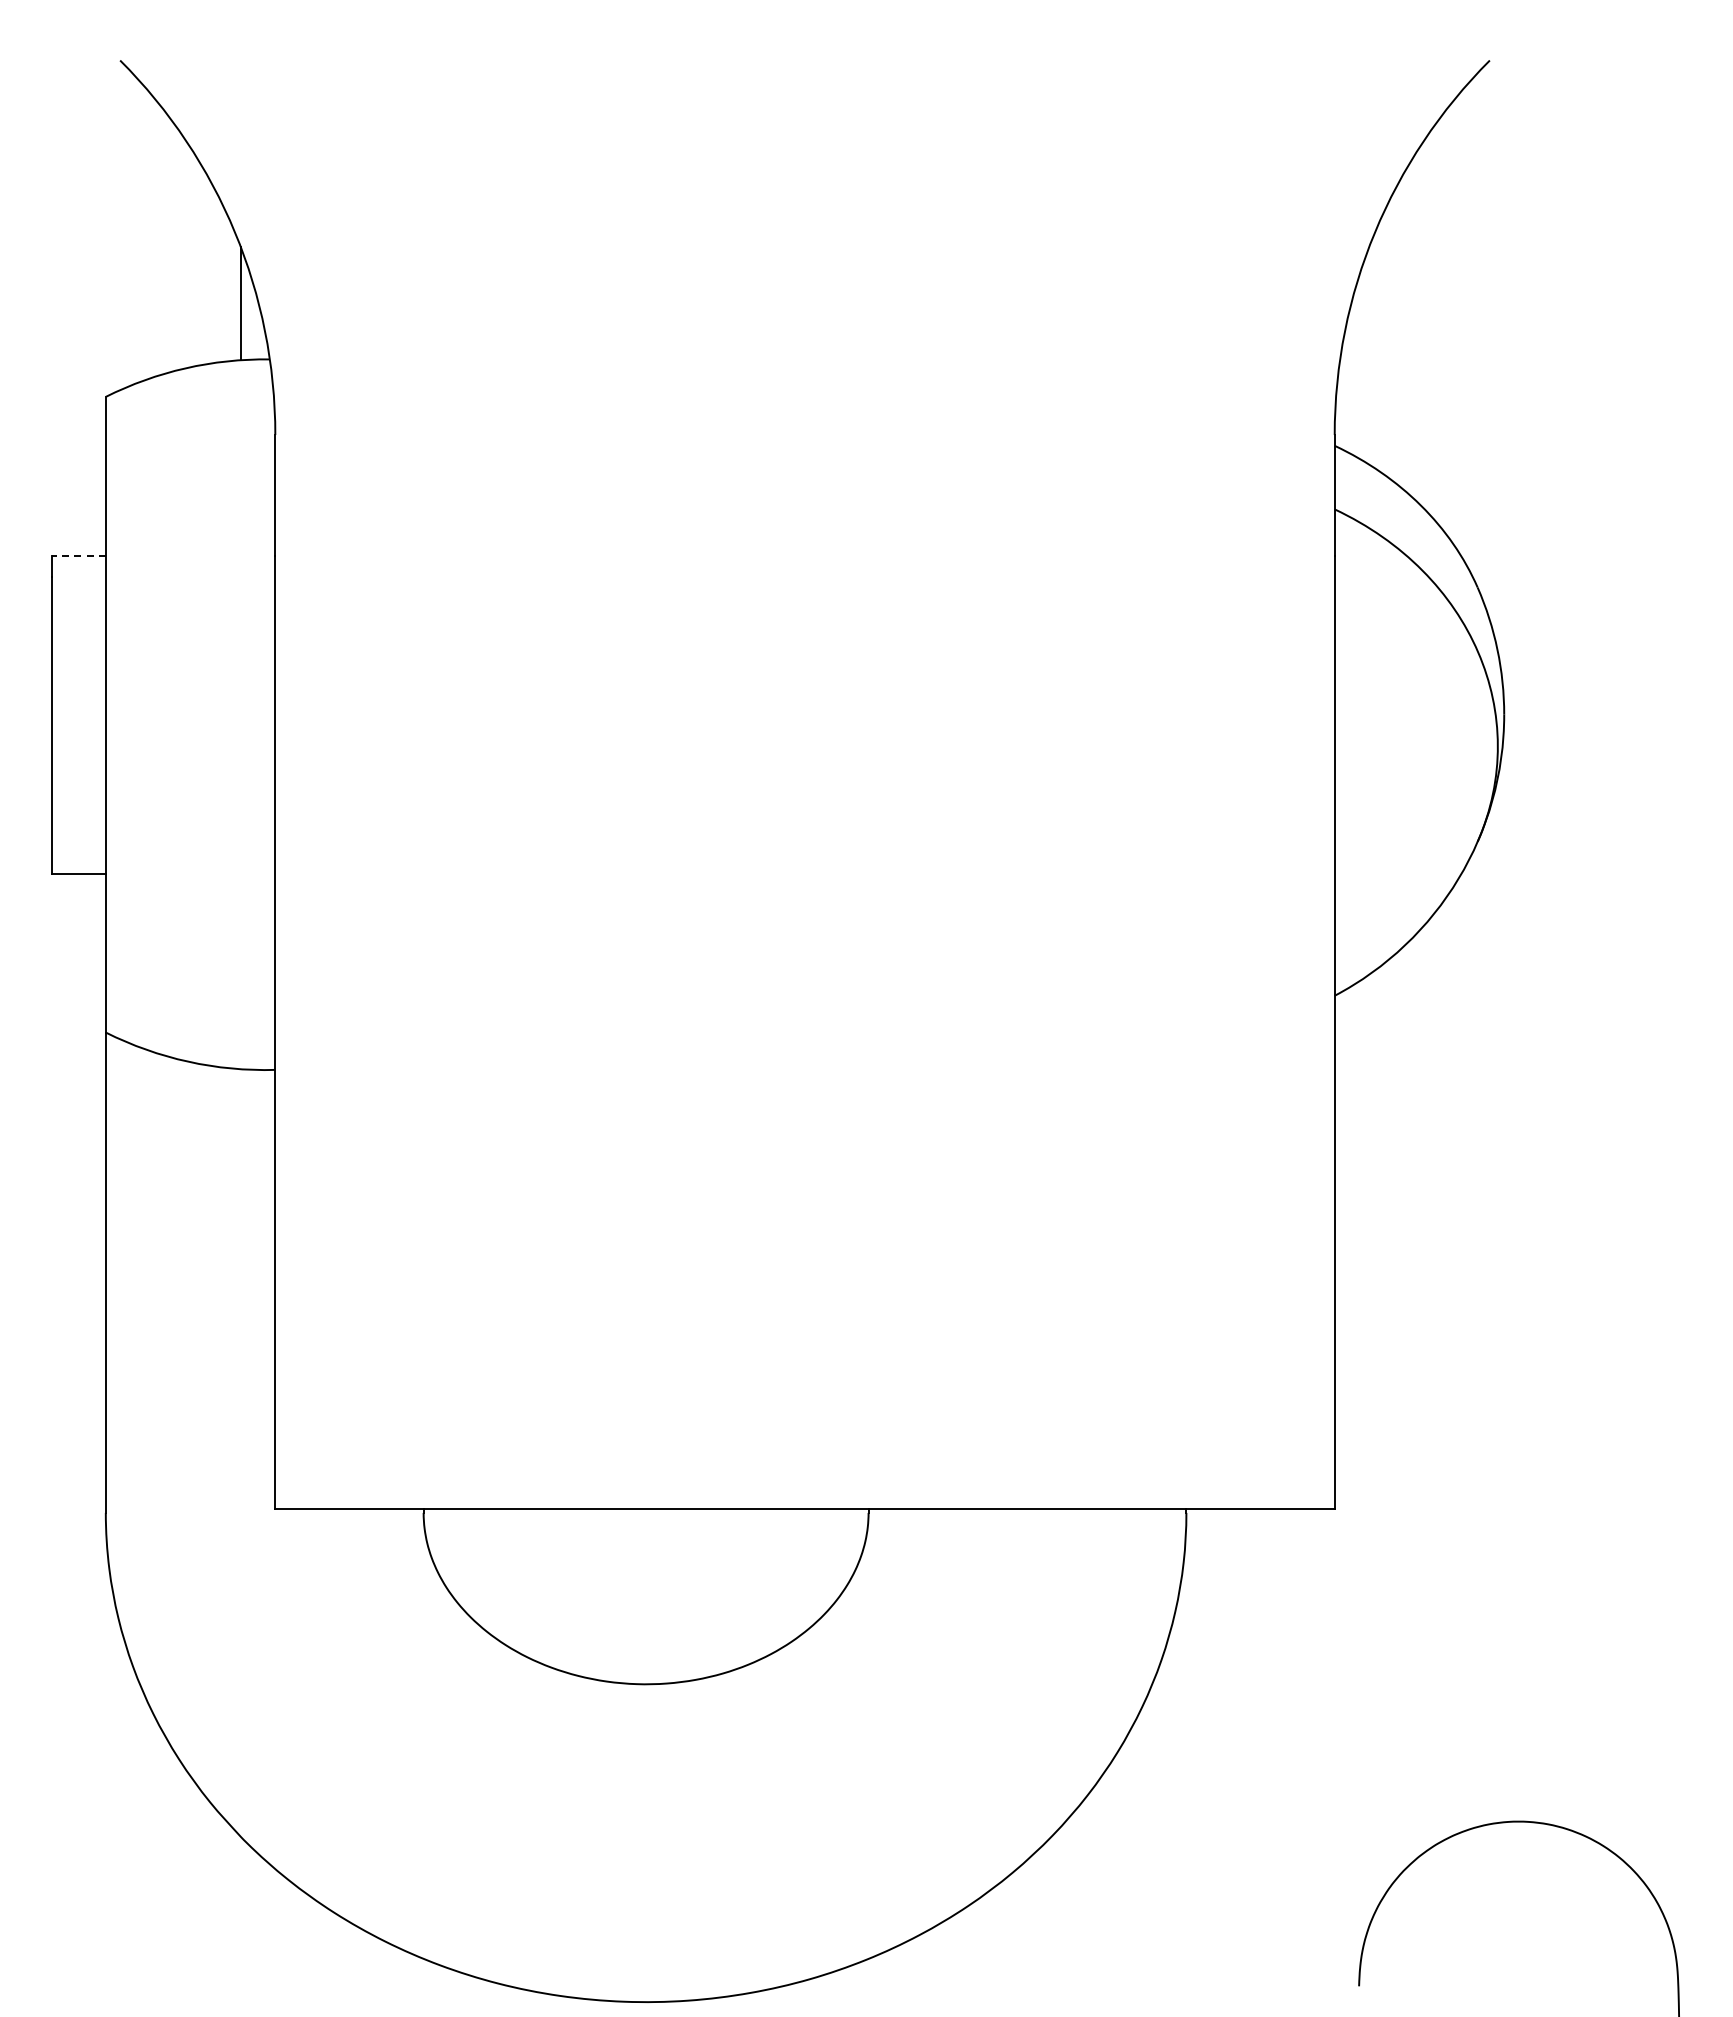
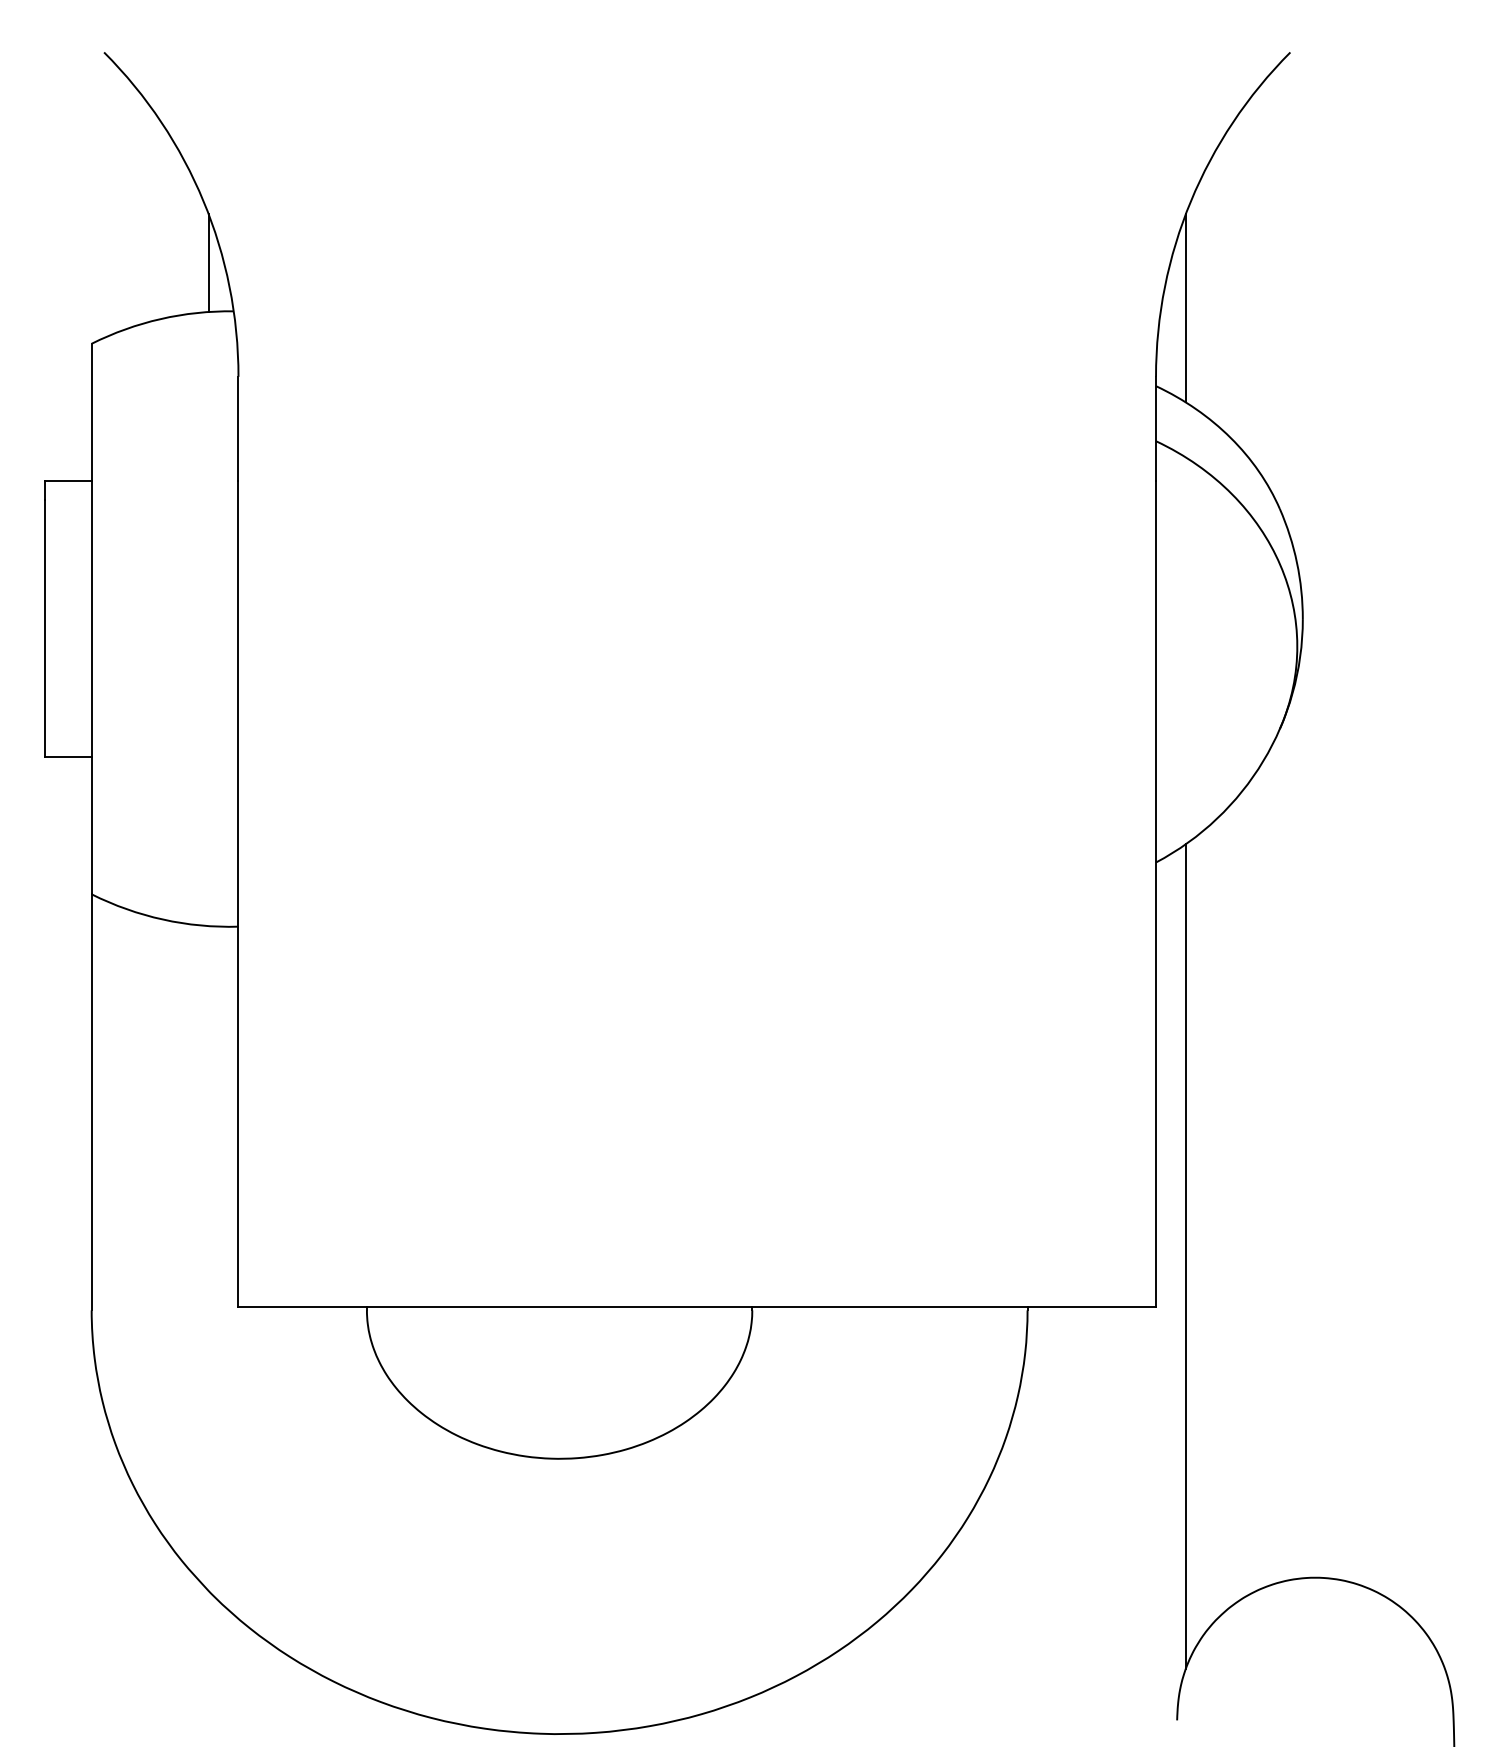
line: (1369, 355) -> (1186, 307), added
line: (78, 555) -> (68, 481), dashed -> solid
line: (1369, 1450) -> (1186, 1256), added

